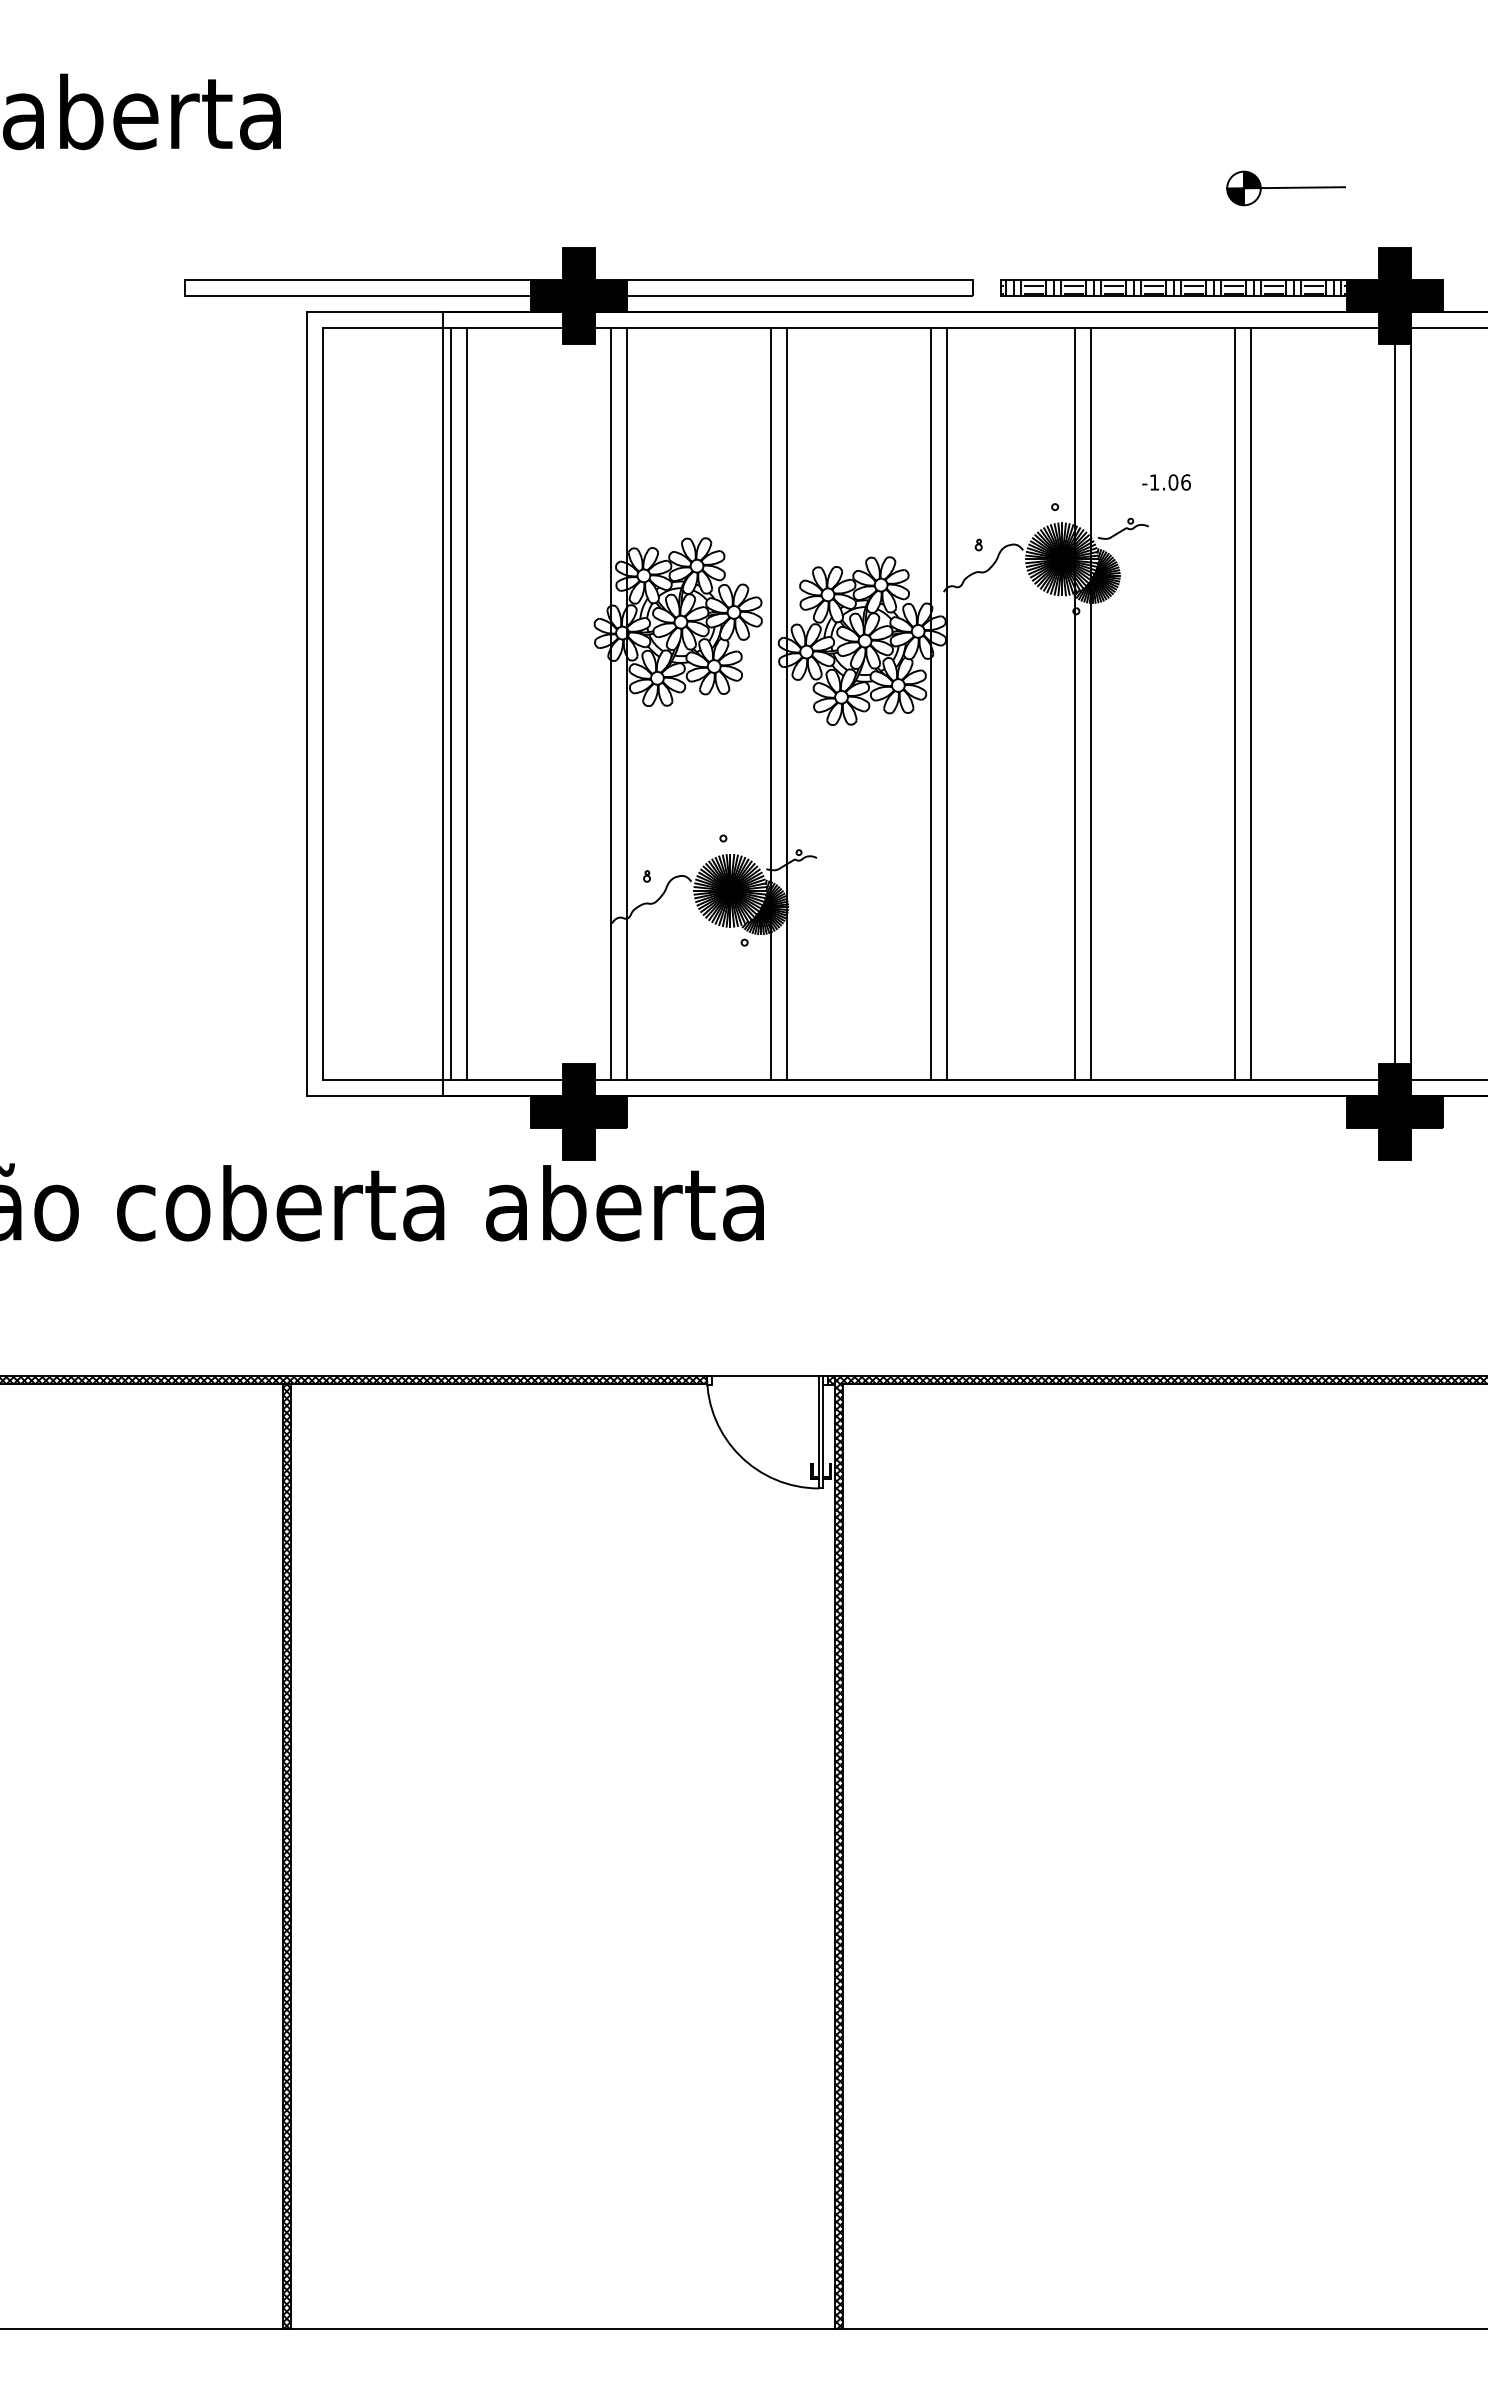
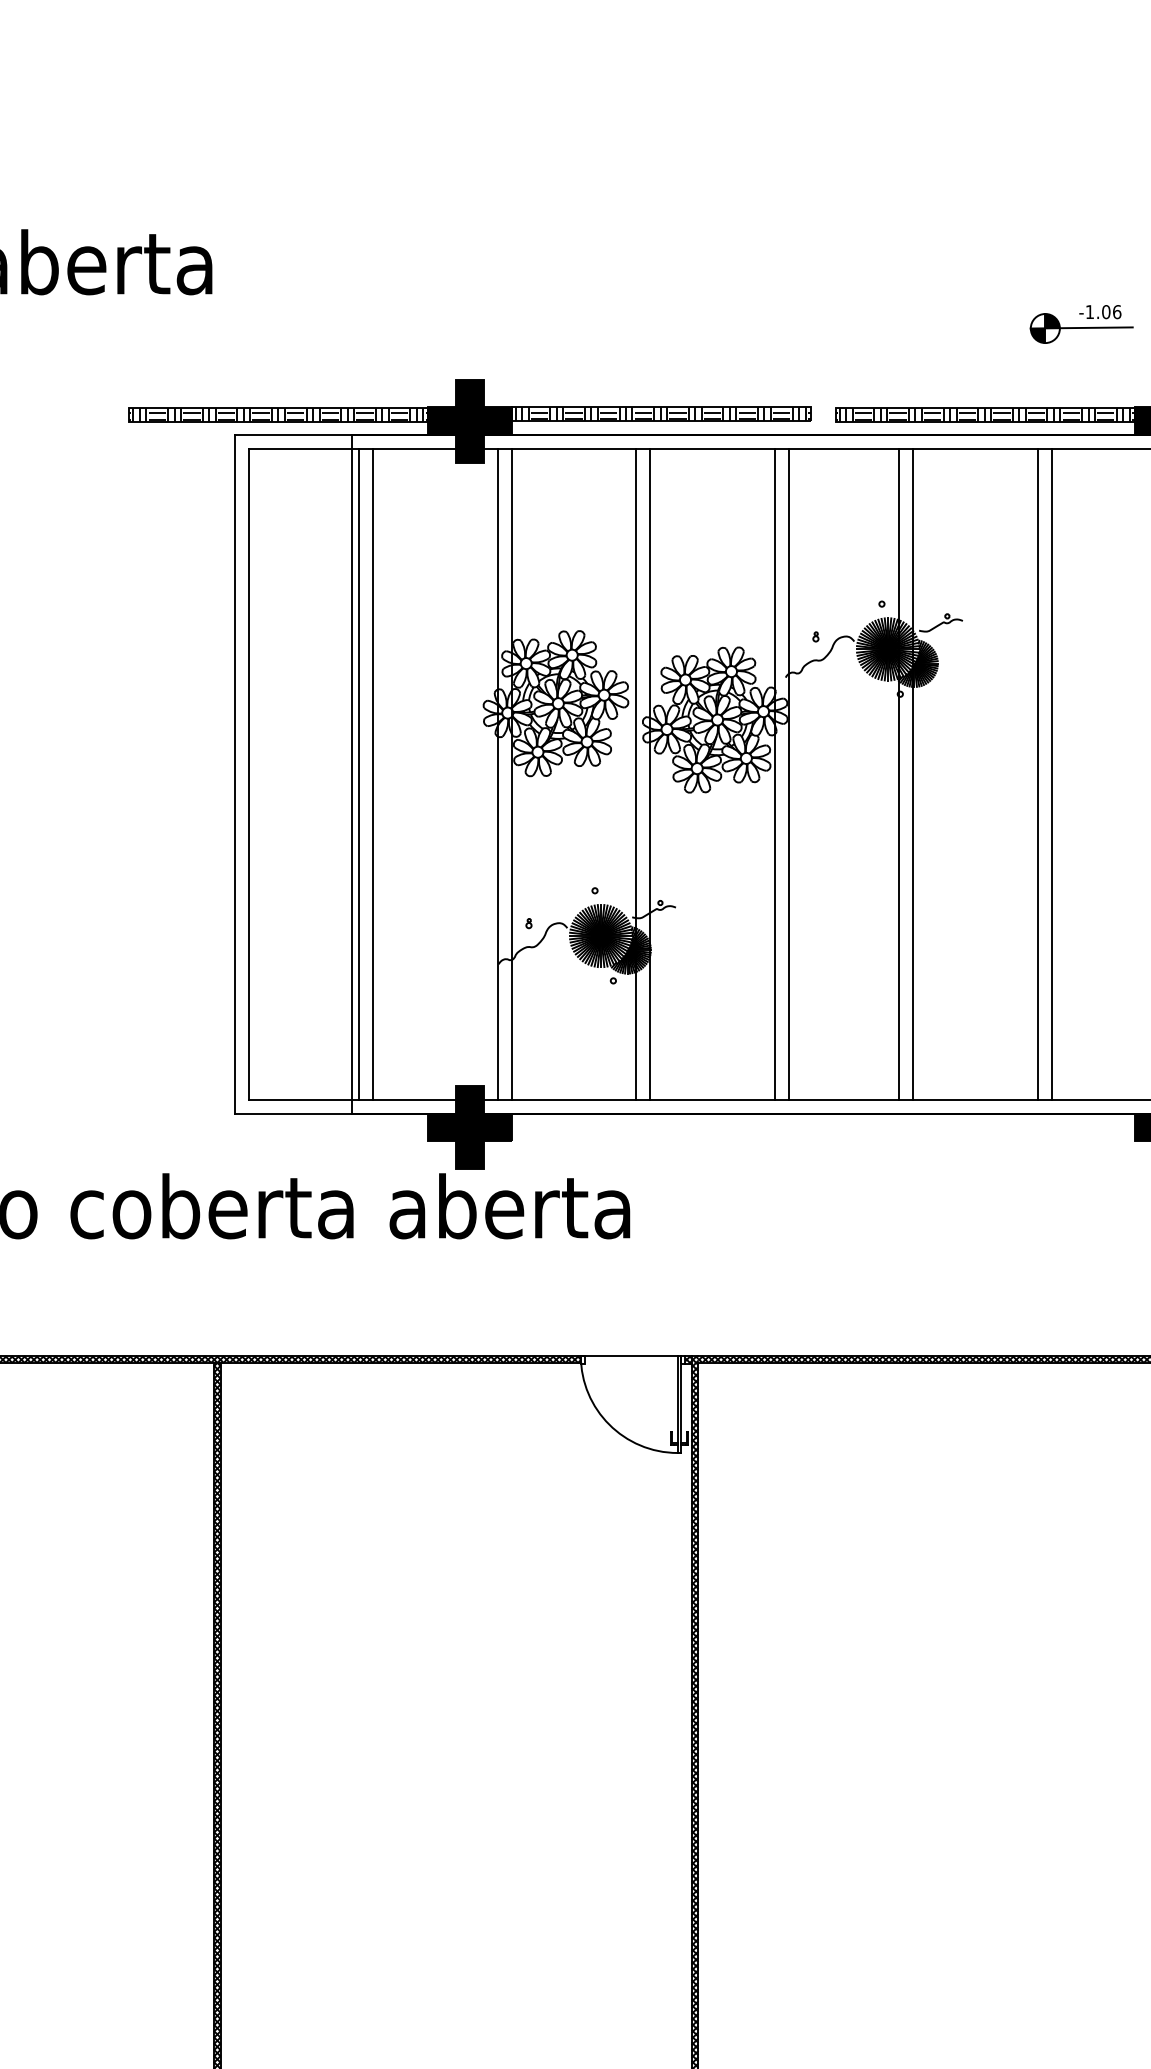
hatch: (799, 287) -> (660, 414), added
hatch: (357, 288) -> (278, 415), added
text: (1166, 482) -> (1100, 312), moved

